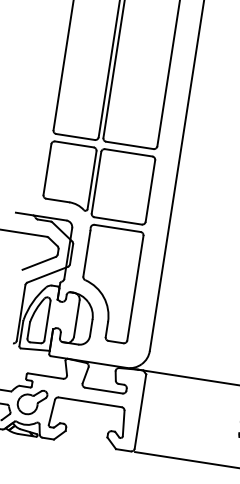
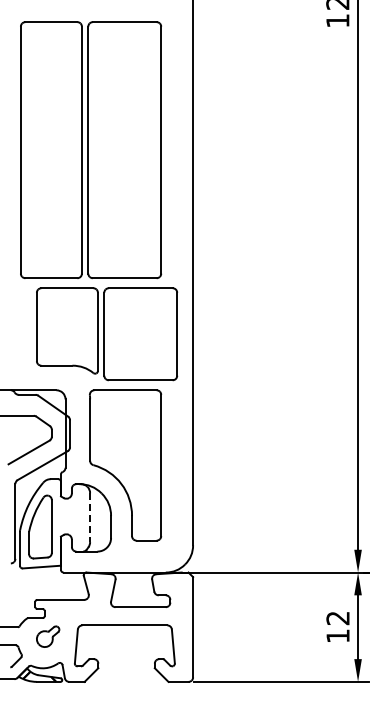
part: (98, 183) -> (107, 334), moved
line: (77, 319) -> (90, 518), solid -> dashed
part: (31, 401) -> (47, 636), size x0.6

